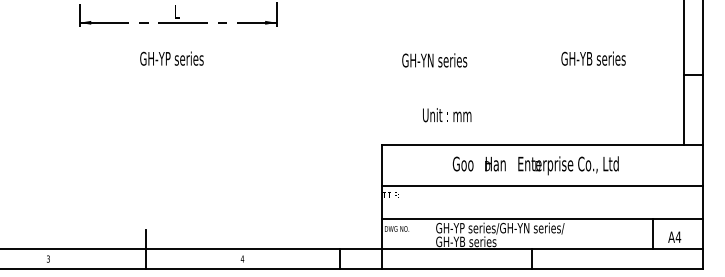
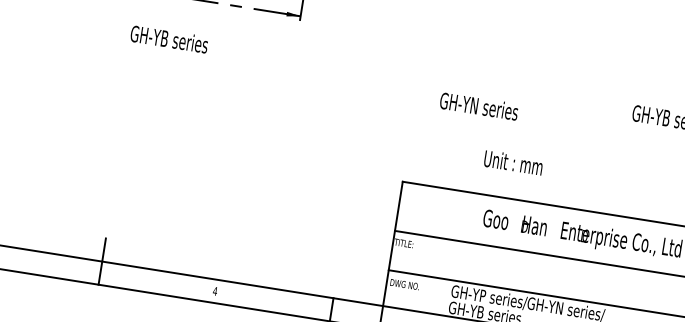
text: (185, 58) -> (185, 41), GH-YP series -> GH-YB series
text: (434, 60) -> (478, 106), moved
text: (447, 115) -> (513, 163), moved

